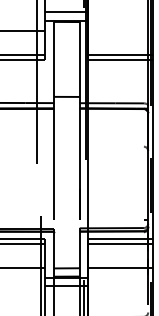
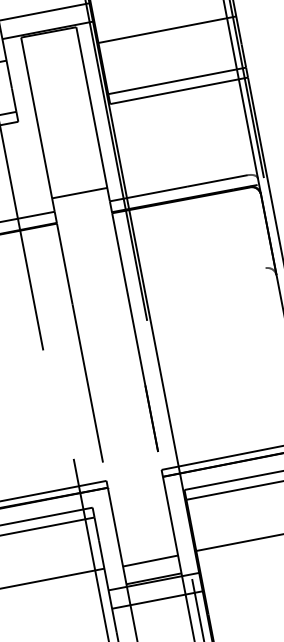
line: (120, 31) -> (167, 30), added

